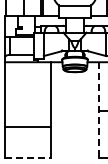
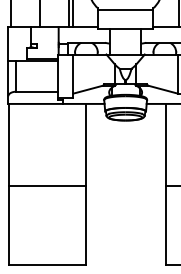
line: (98, 110) -> (164, 184), dashed -> solid
line: (28, 127) -> (47, 186), moved
line: (28, 158) -> (47, 264), dashed -> solid

